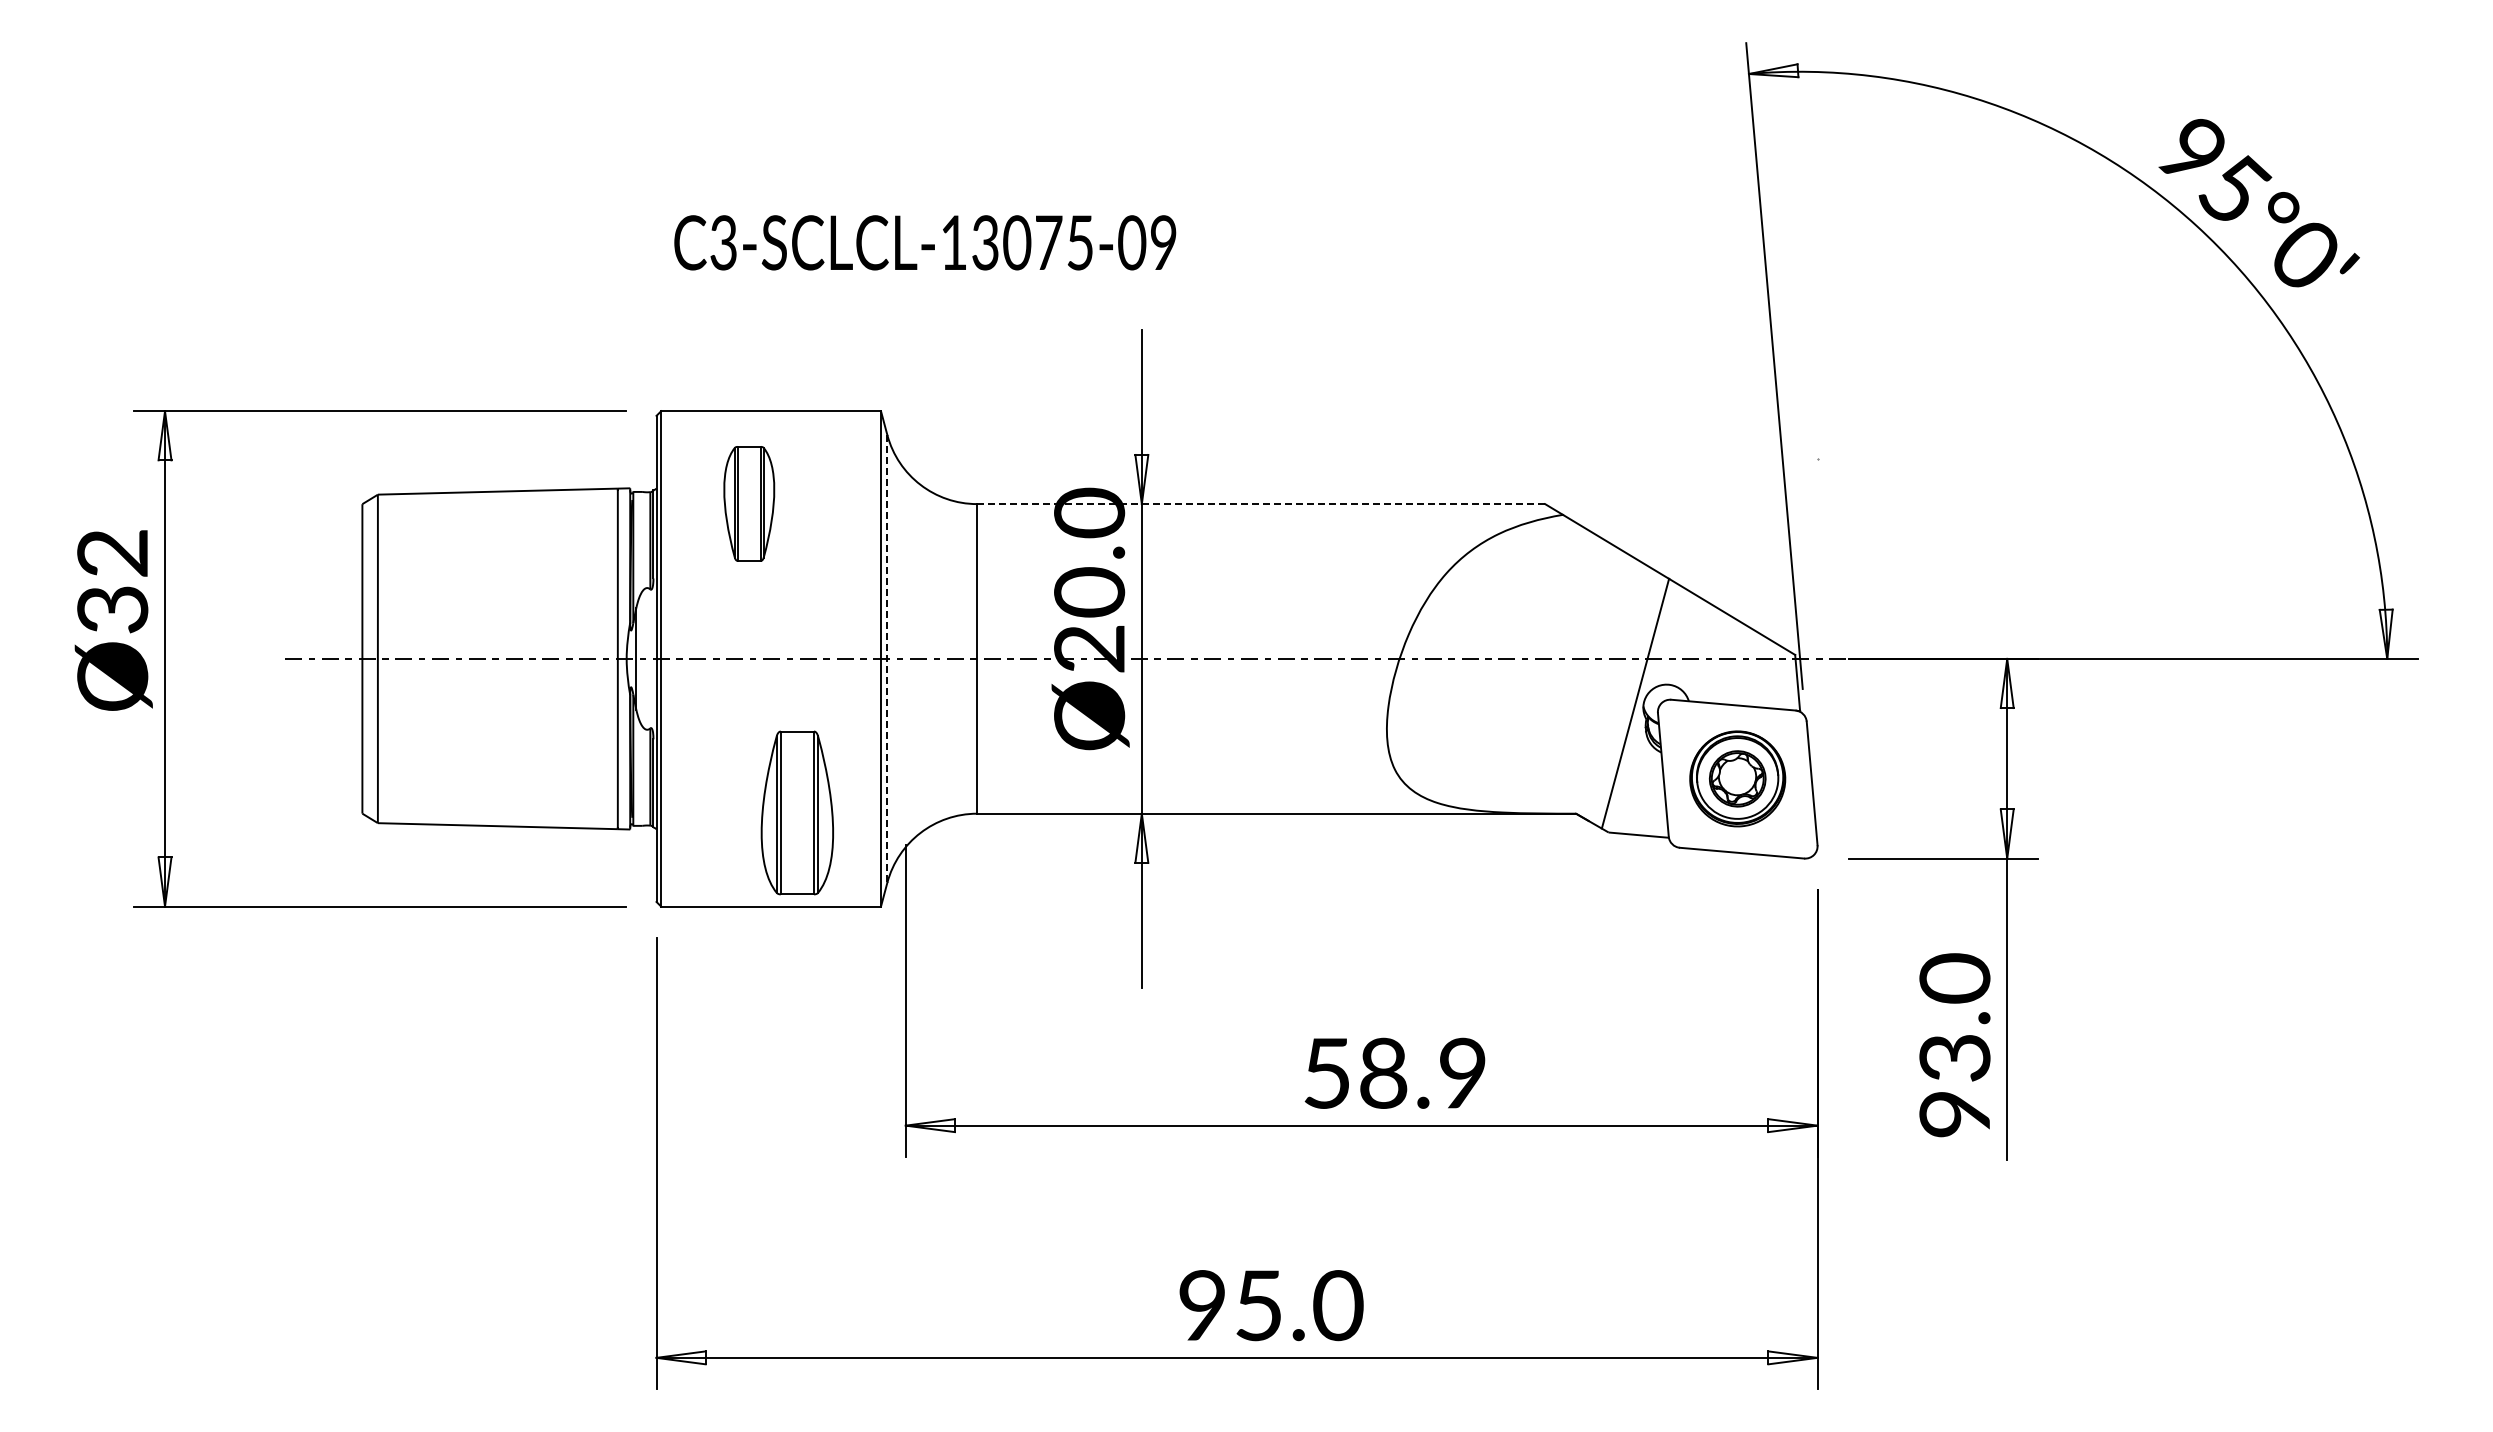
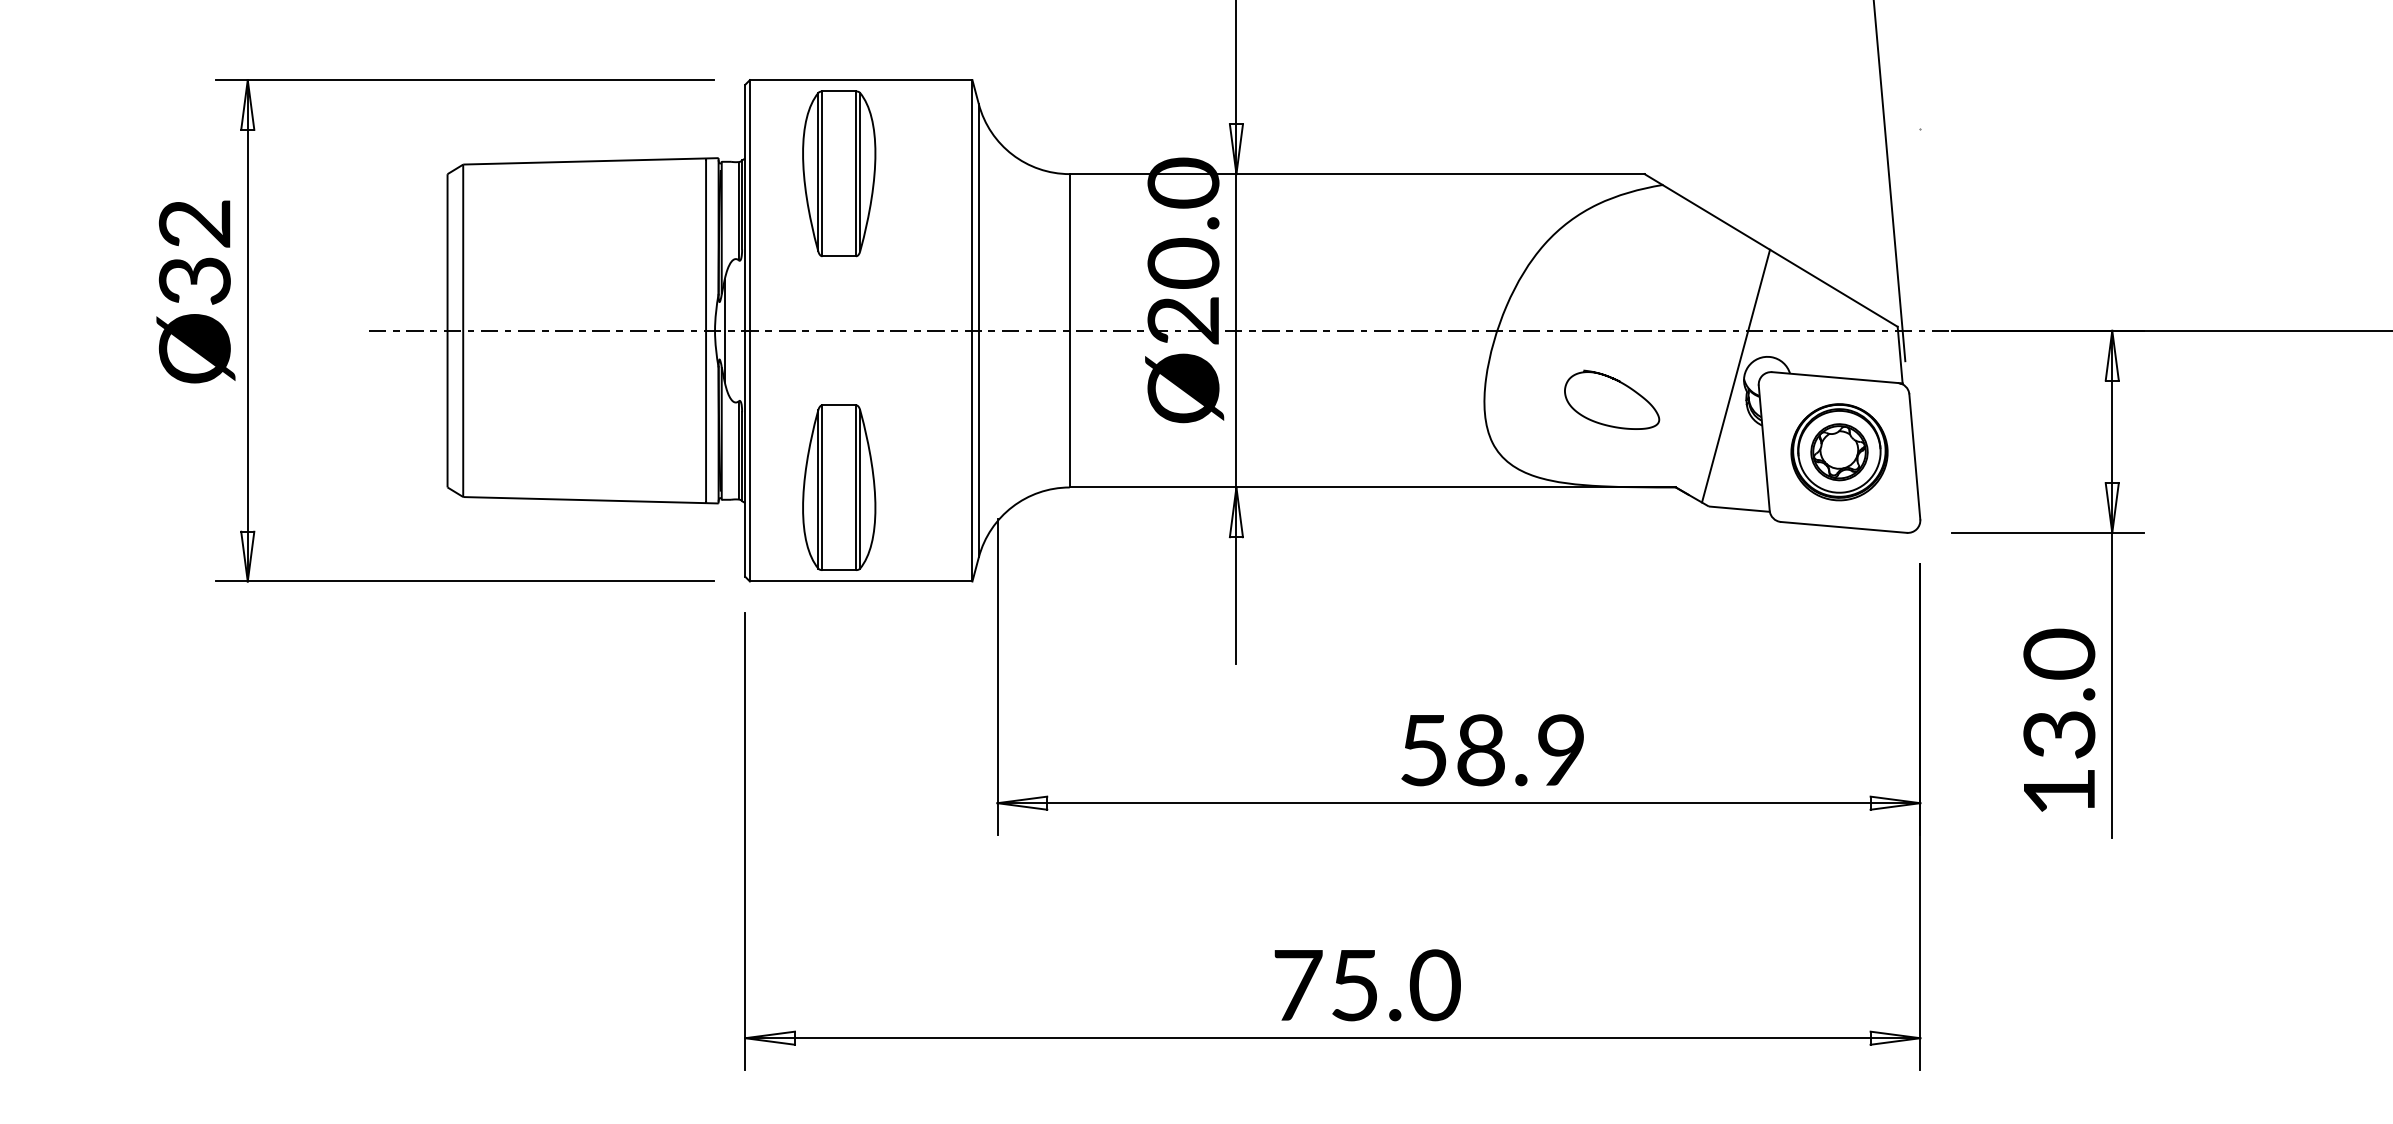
part: (748, 503) -> (838, 173), size x1.43
line: (1261, 504) -> (1357, 174), dashed -> solid
line: (887, 658) -> (978, 330), dashed -> solid
curve: (1520, 710) -> (1619, 383), added
part: (796, 812) -> (838, 487), moved
text: (1954, 1114) -> (2058, 791), 93.0 -> 13.0
text: (1203, 1305) -> (1298, 985), 95.0 -> 75.0

